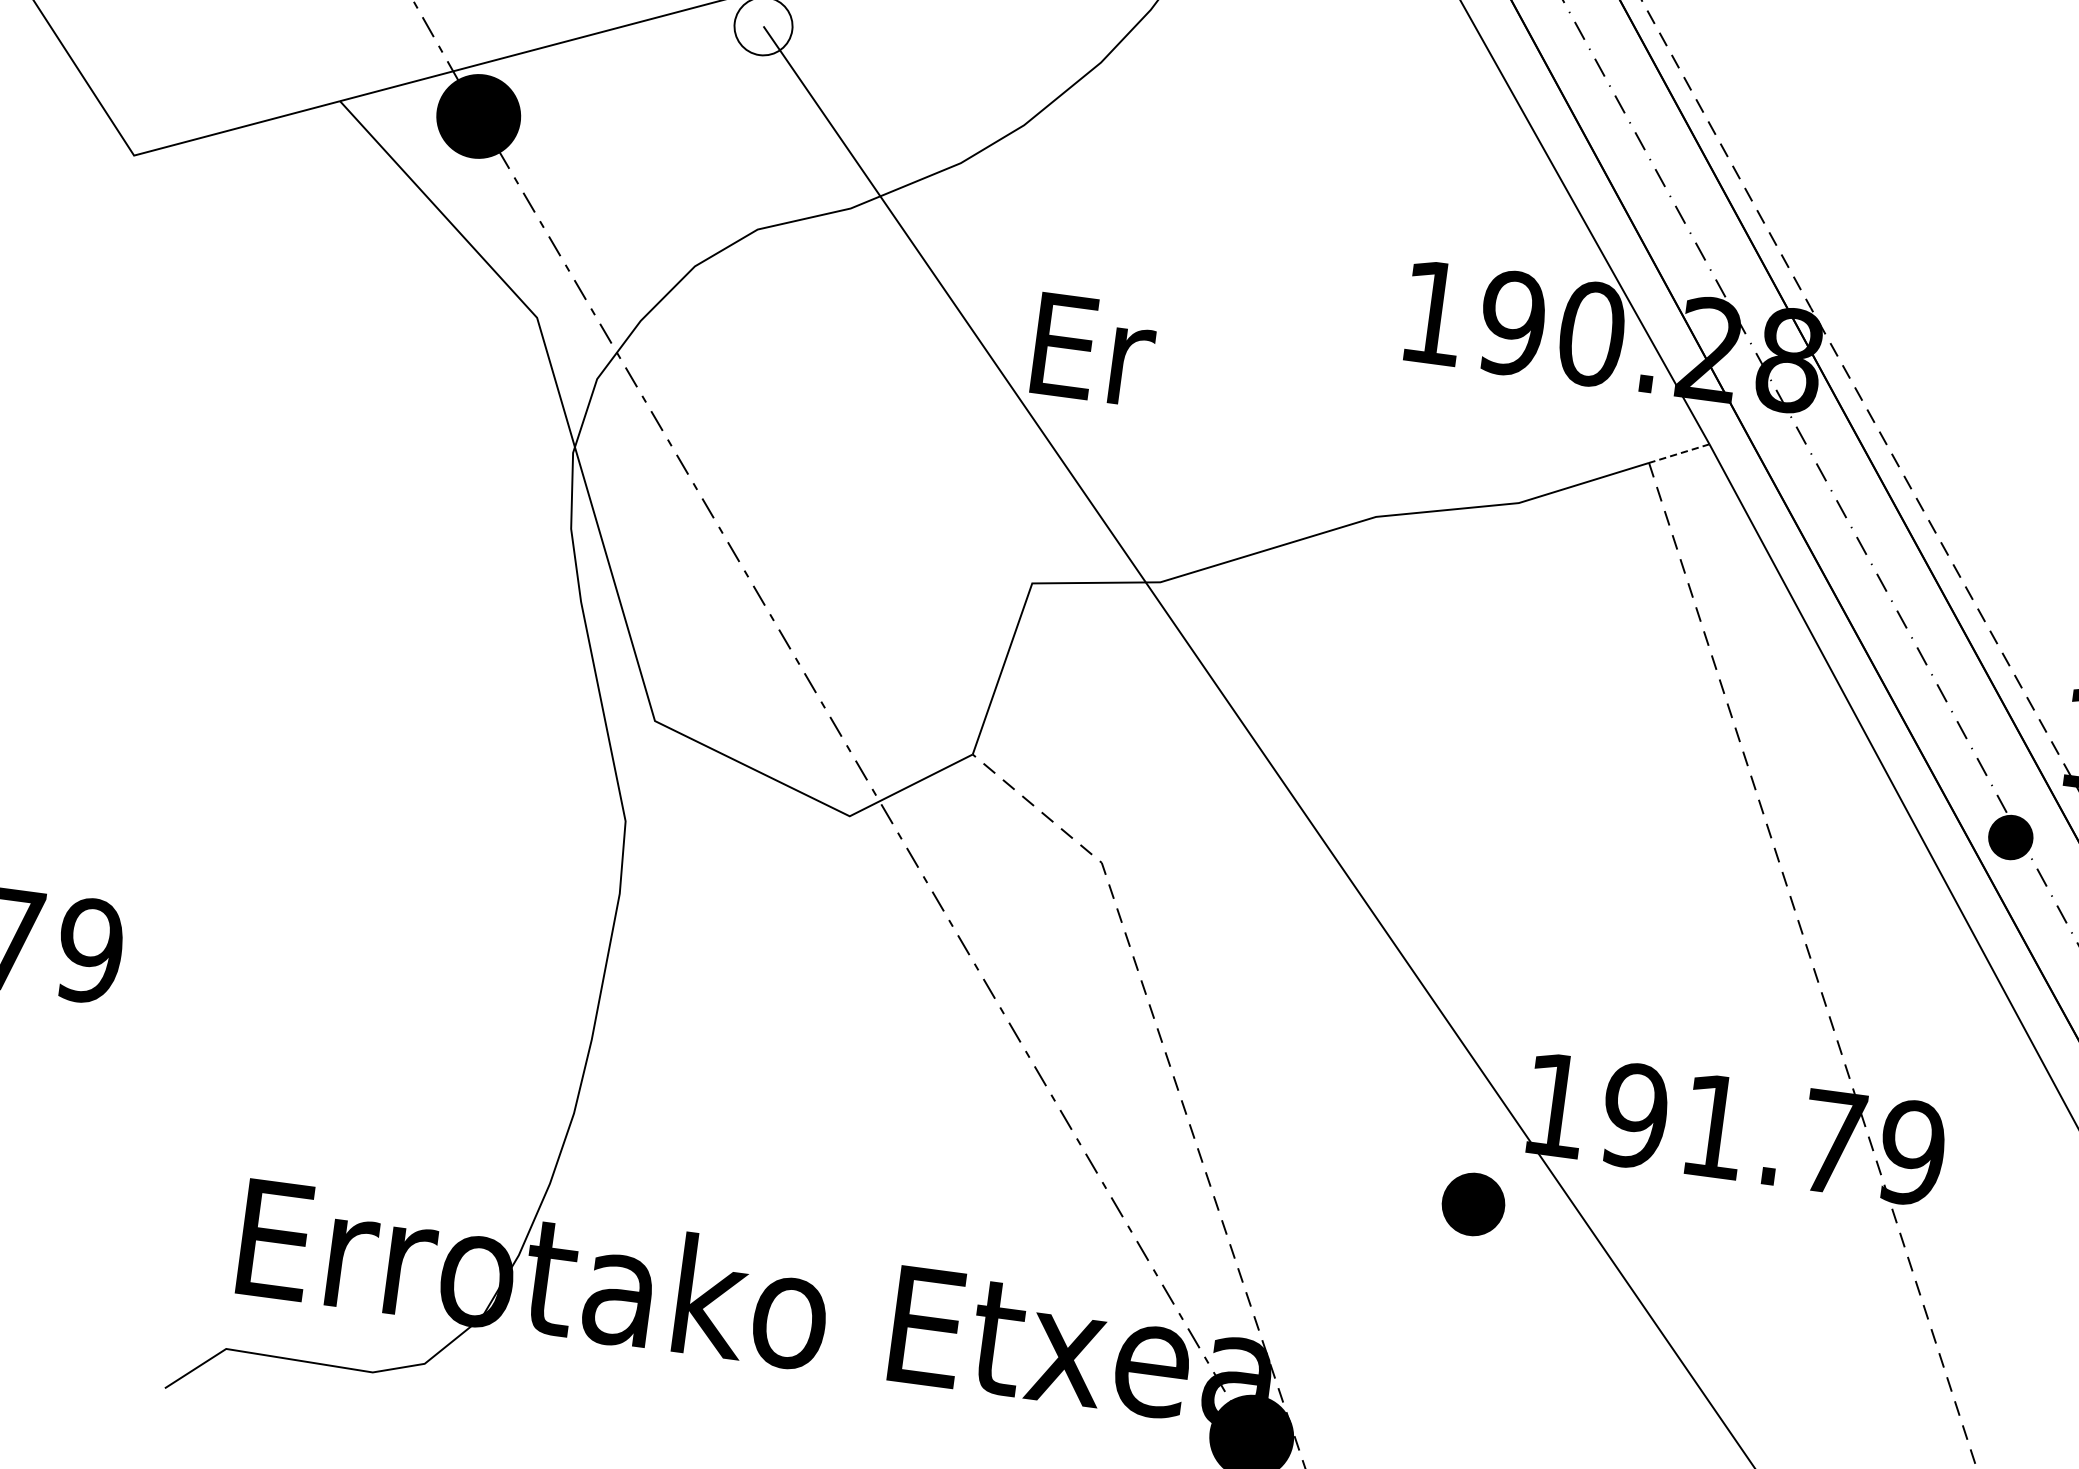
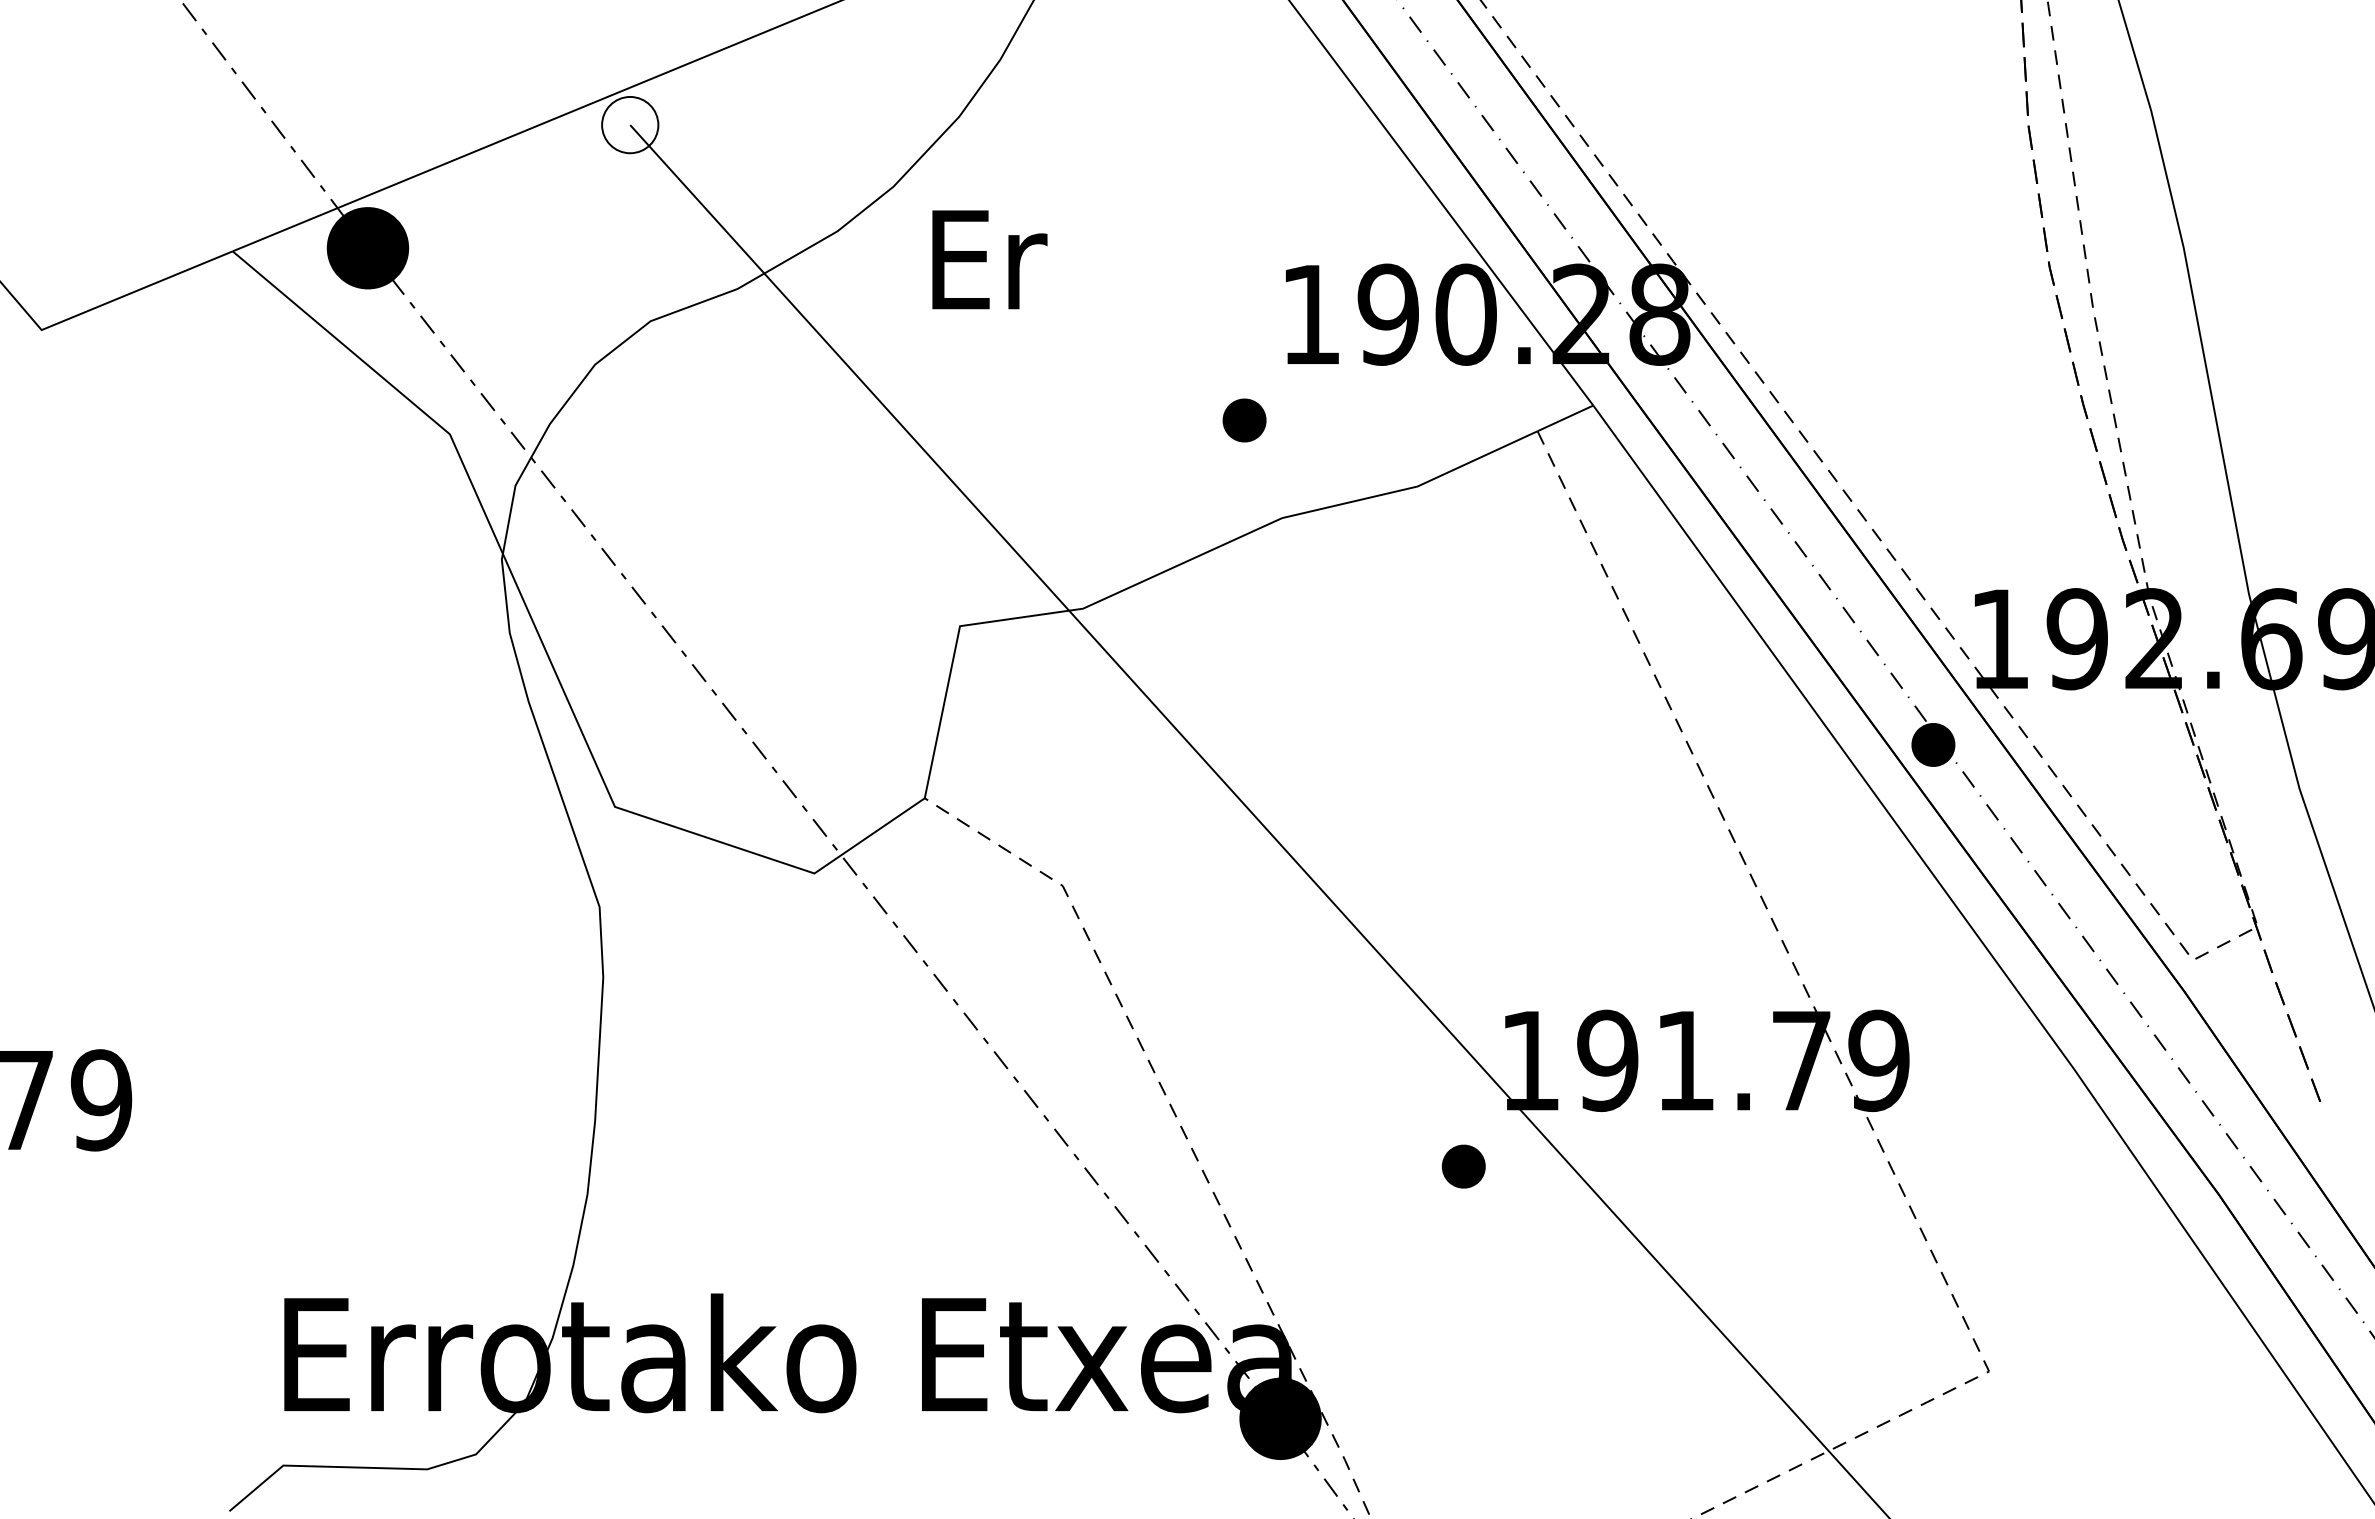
text: (1094, 349) -> (989, 259), moved
part: (1350, 412) -> (1244, 420), added
line: (1679, 453) -> (1565, 418), dashed -> solid
part: (1473, 1204) -> (1463, 1166), size x0.71

